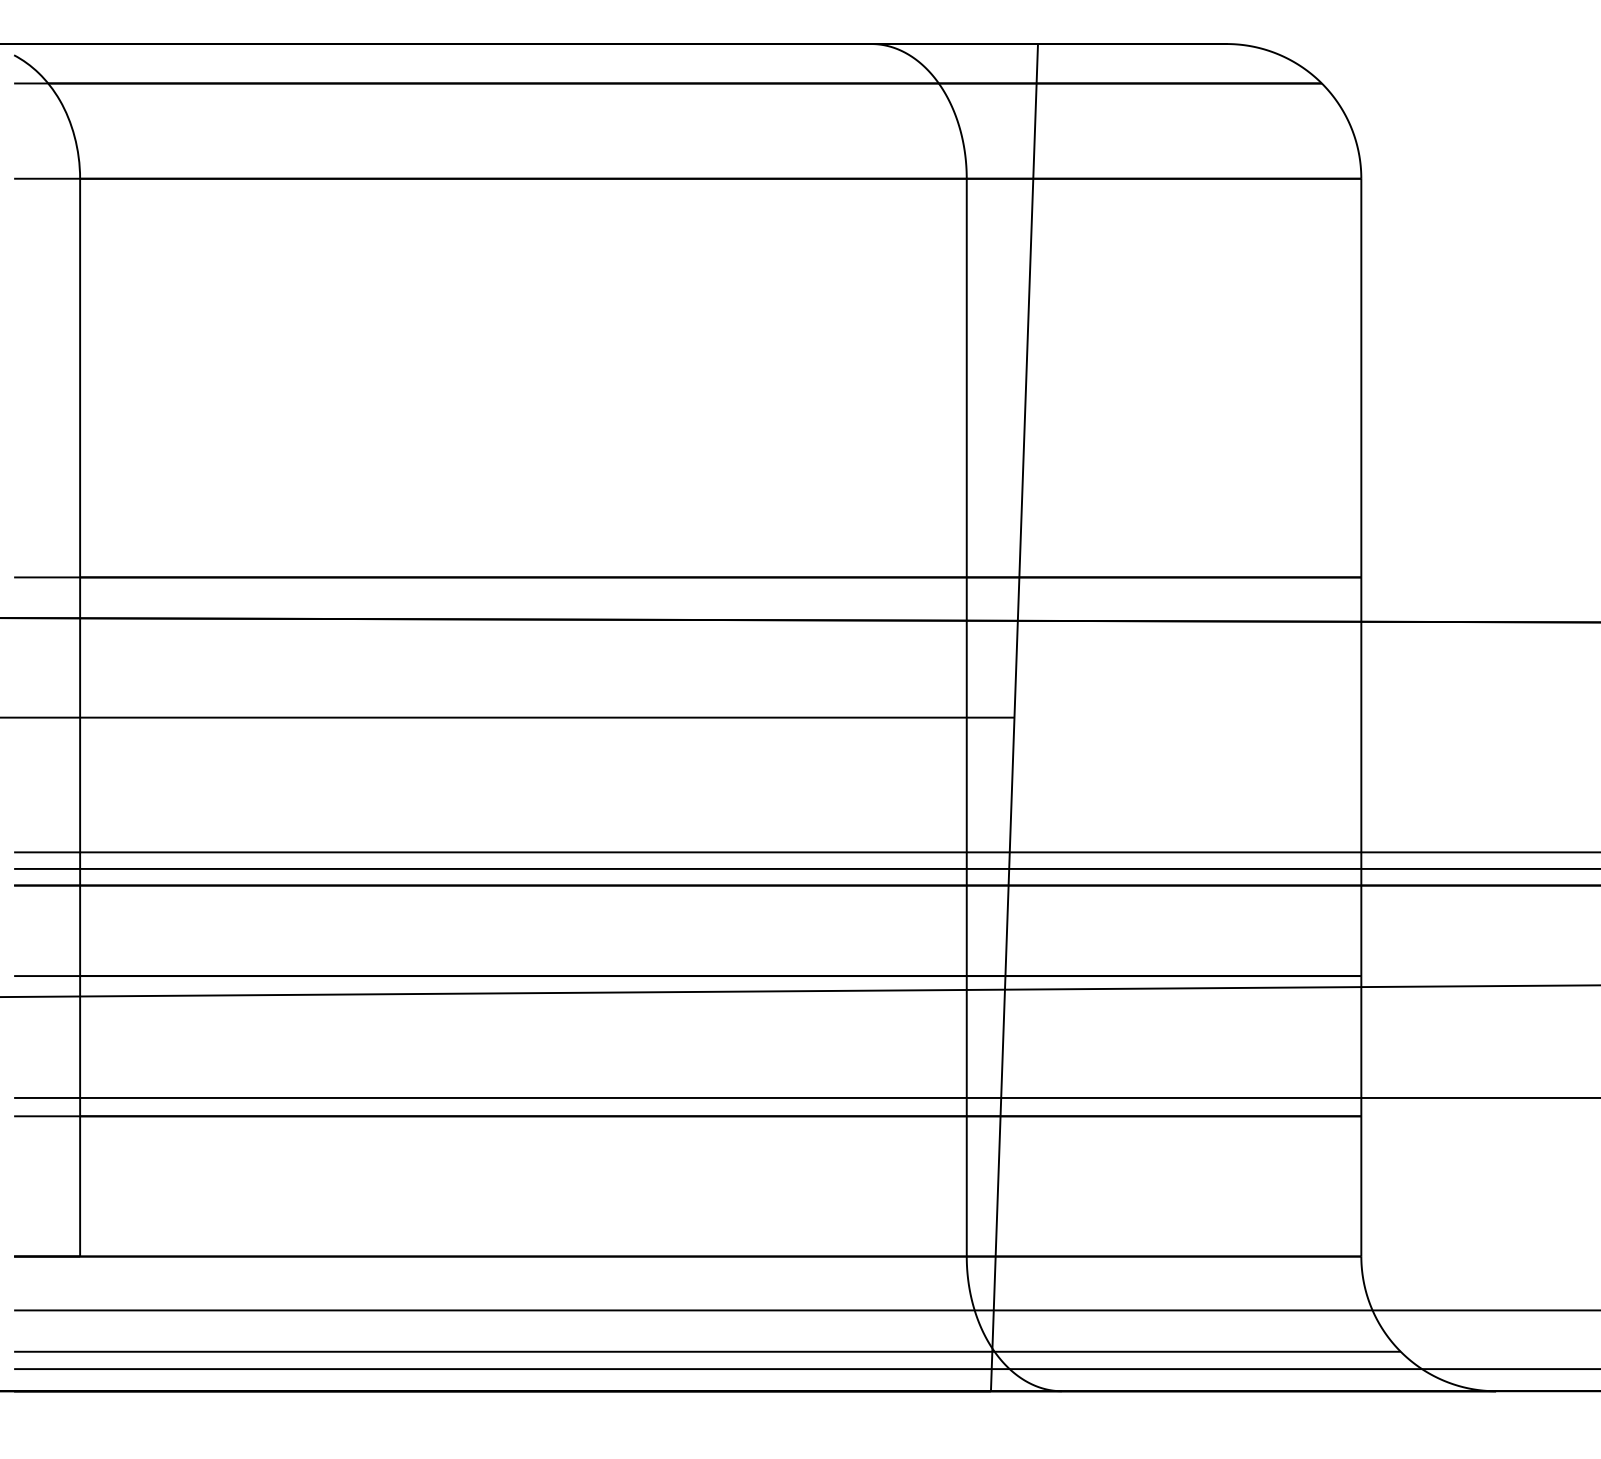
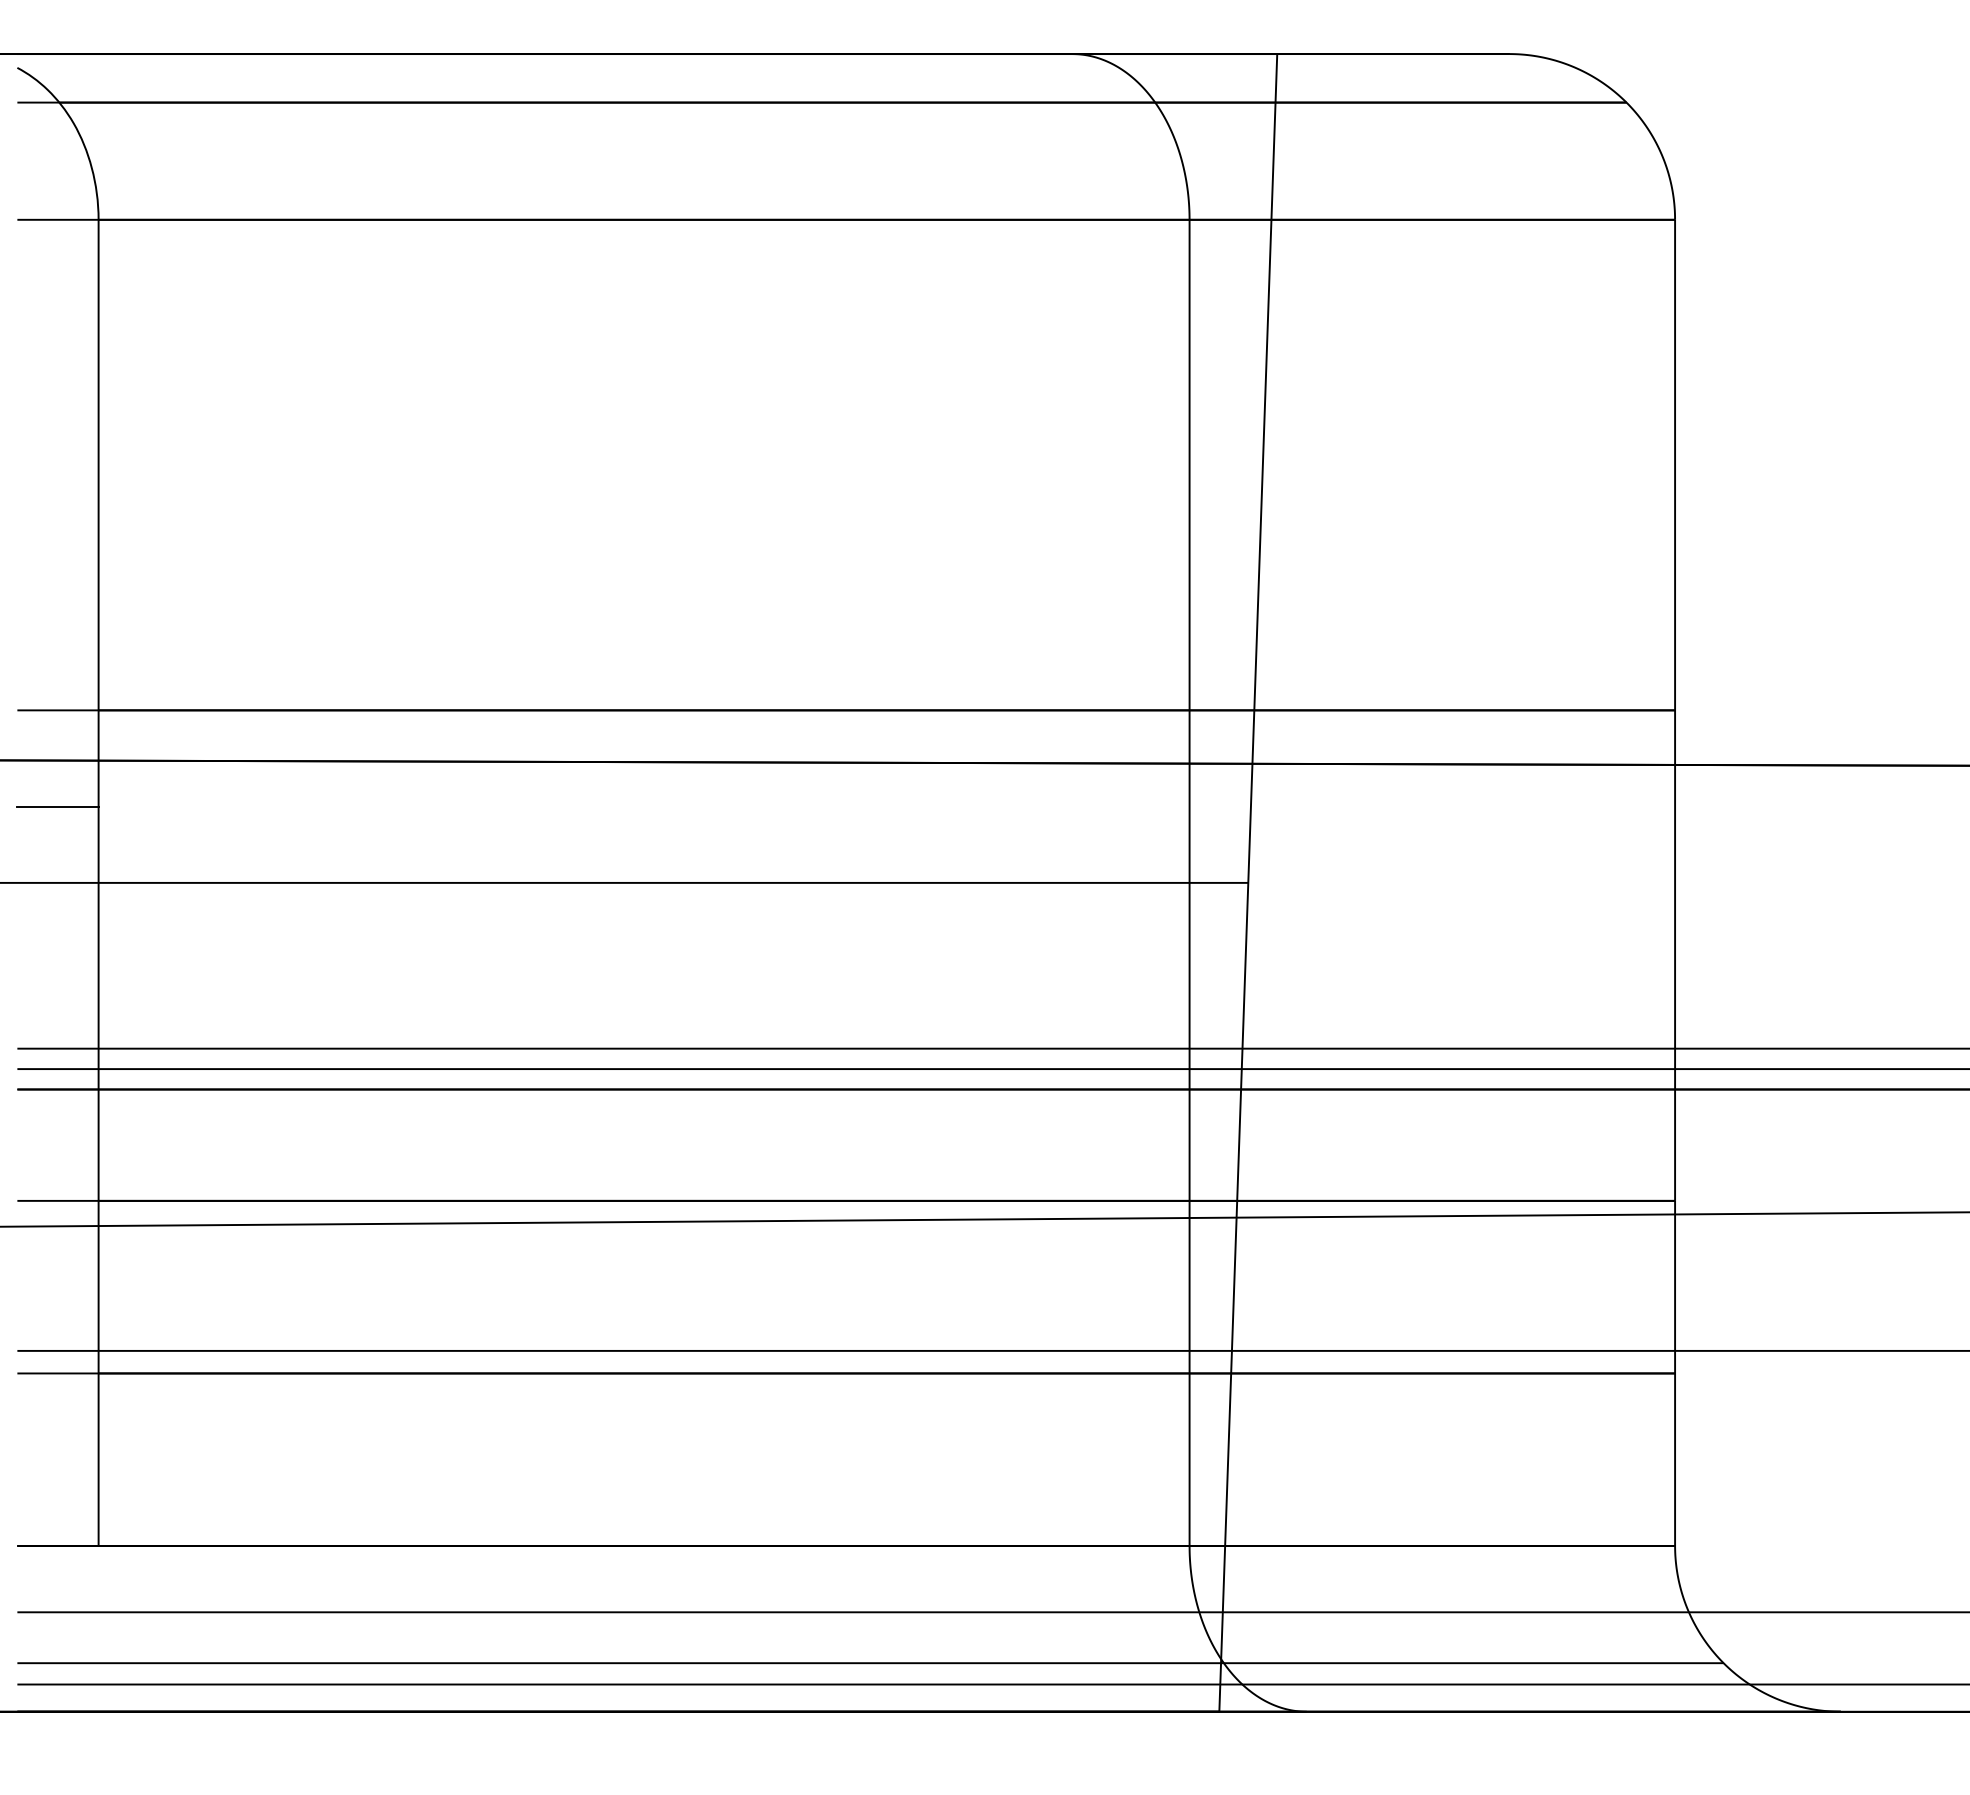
line: (46, 655) -> (57, 806), added

